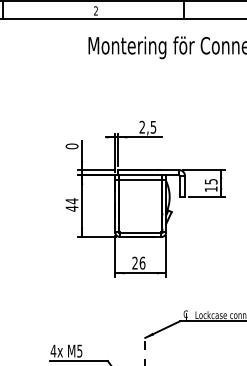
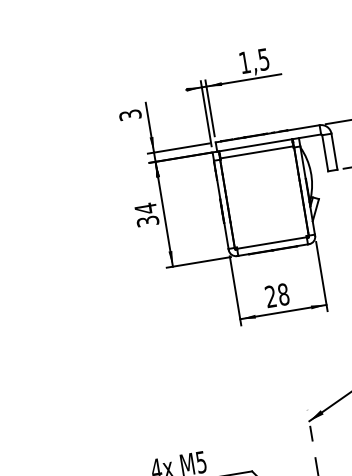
text: (141, 126) -> (243, 61), 2,5 -> 1,5
text: (71, 146) -> (129, 115), 0 -> 3
text: (71, 208) -> (146, 221), 44 -> 34
text: (142, 262) -> (283, 293), 26 -> 28

